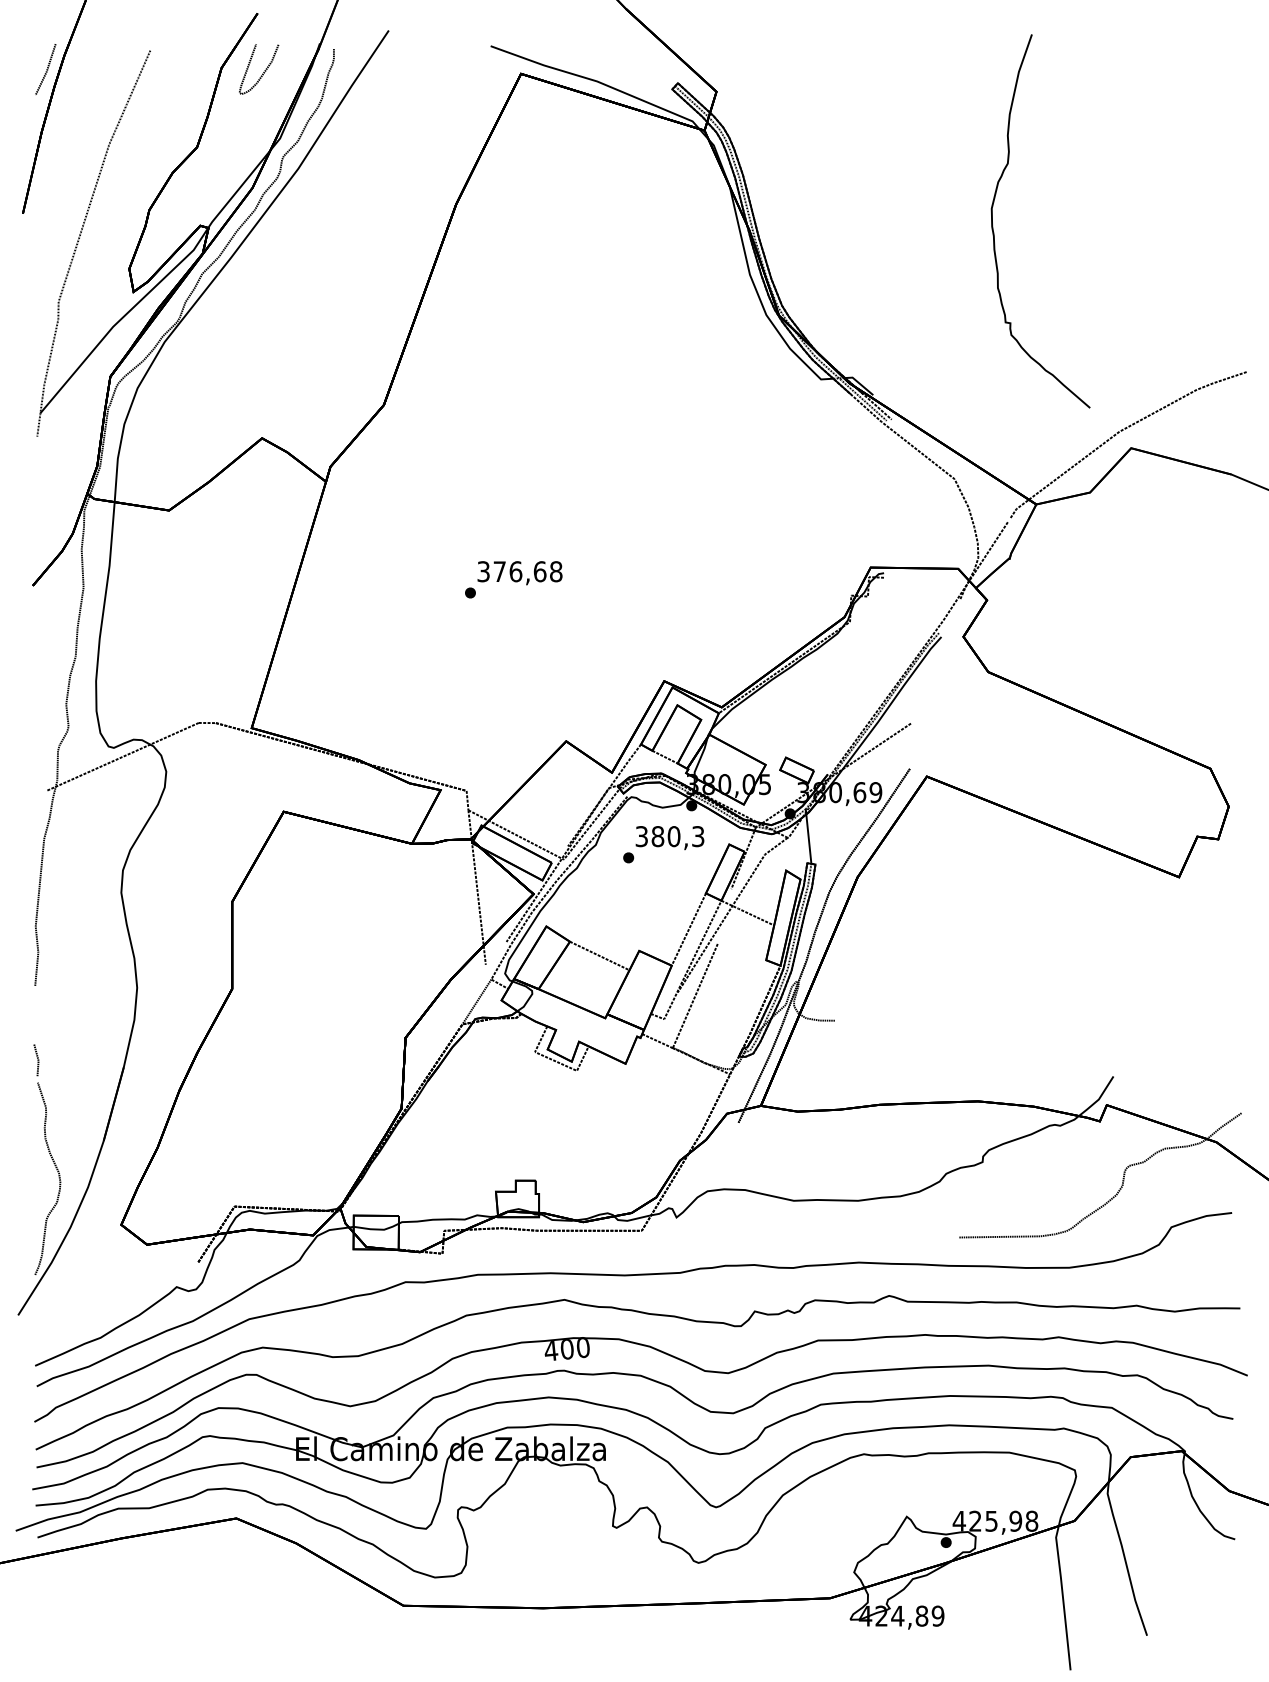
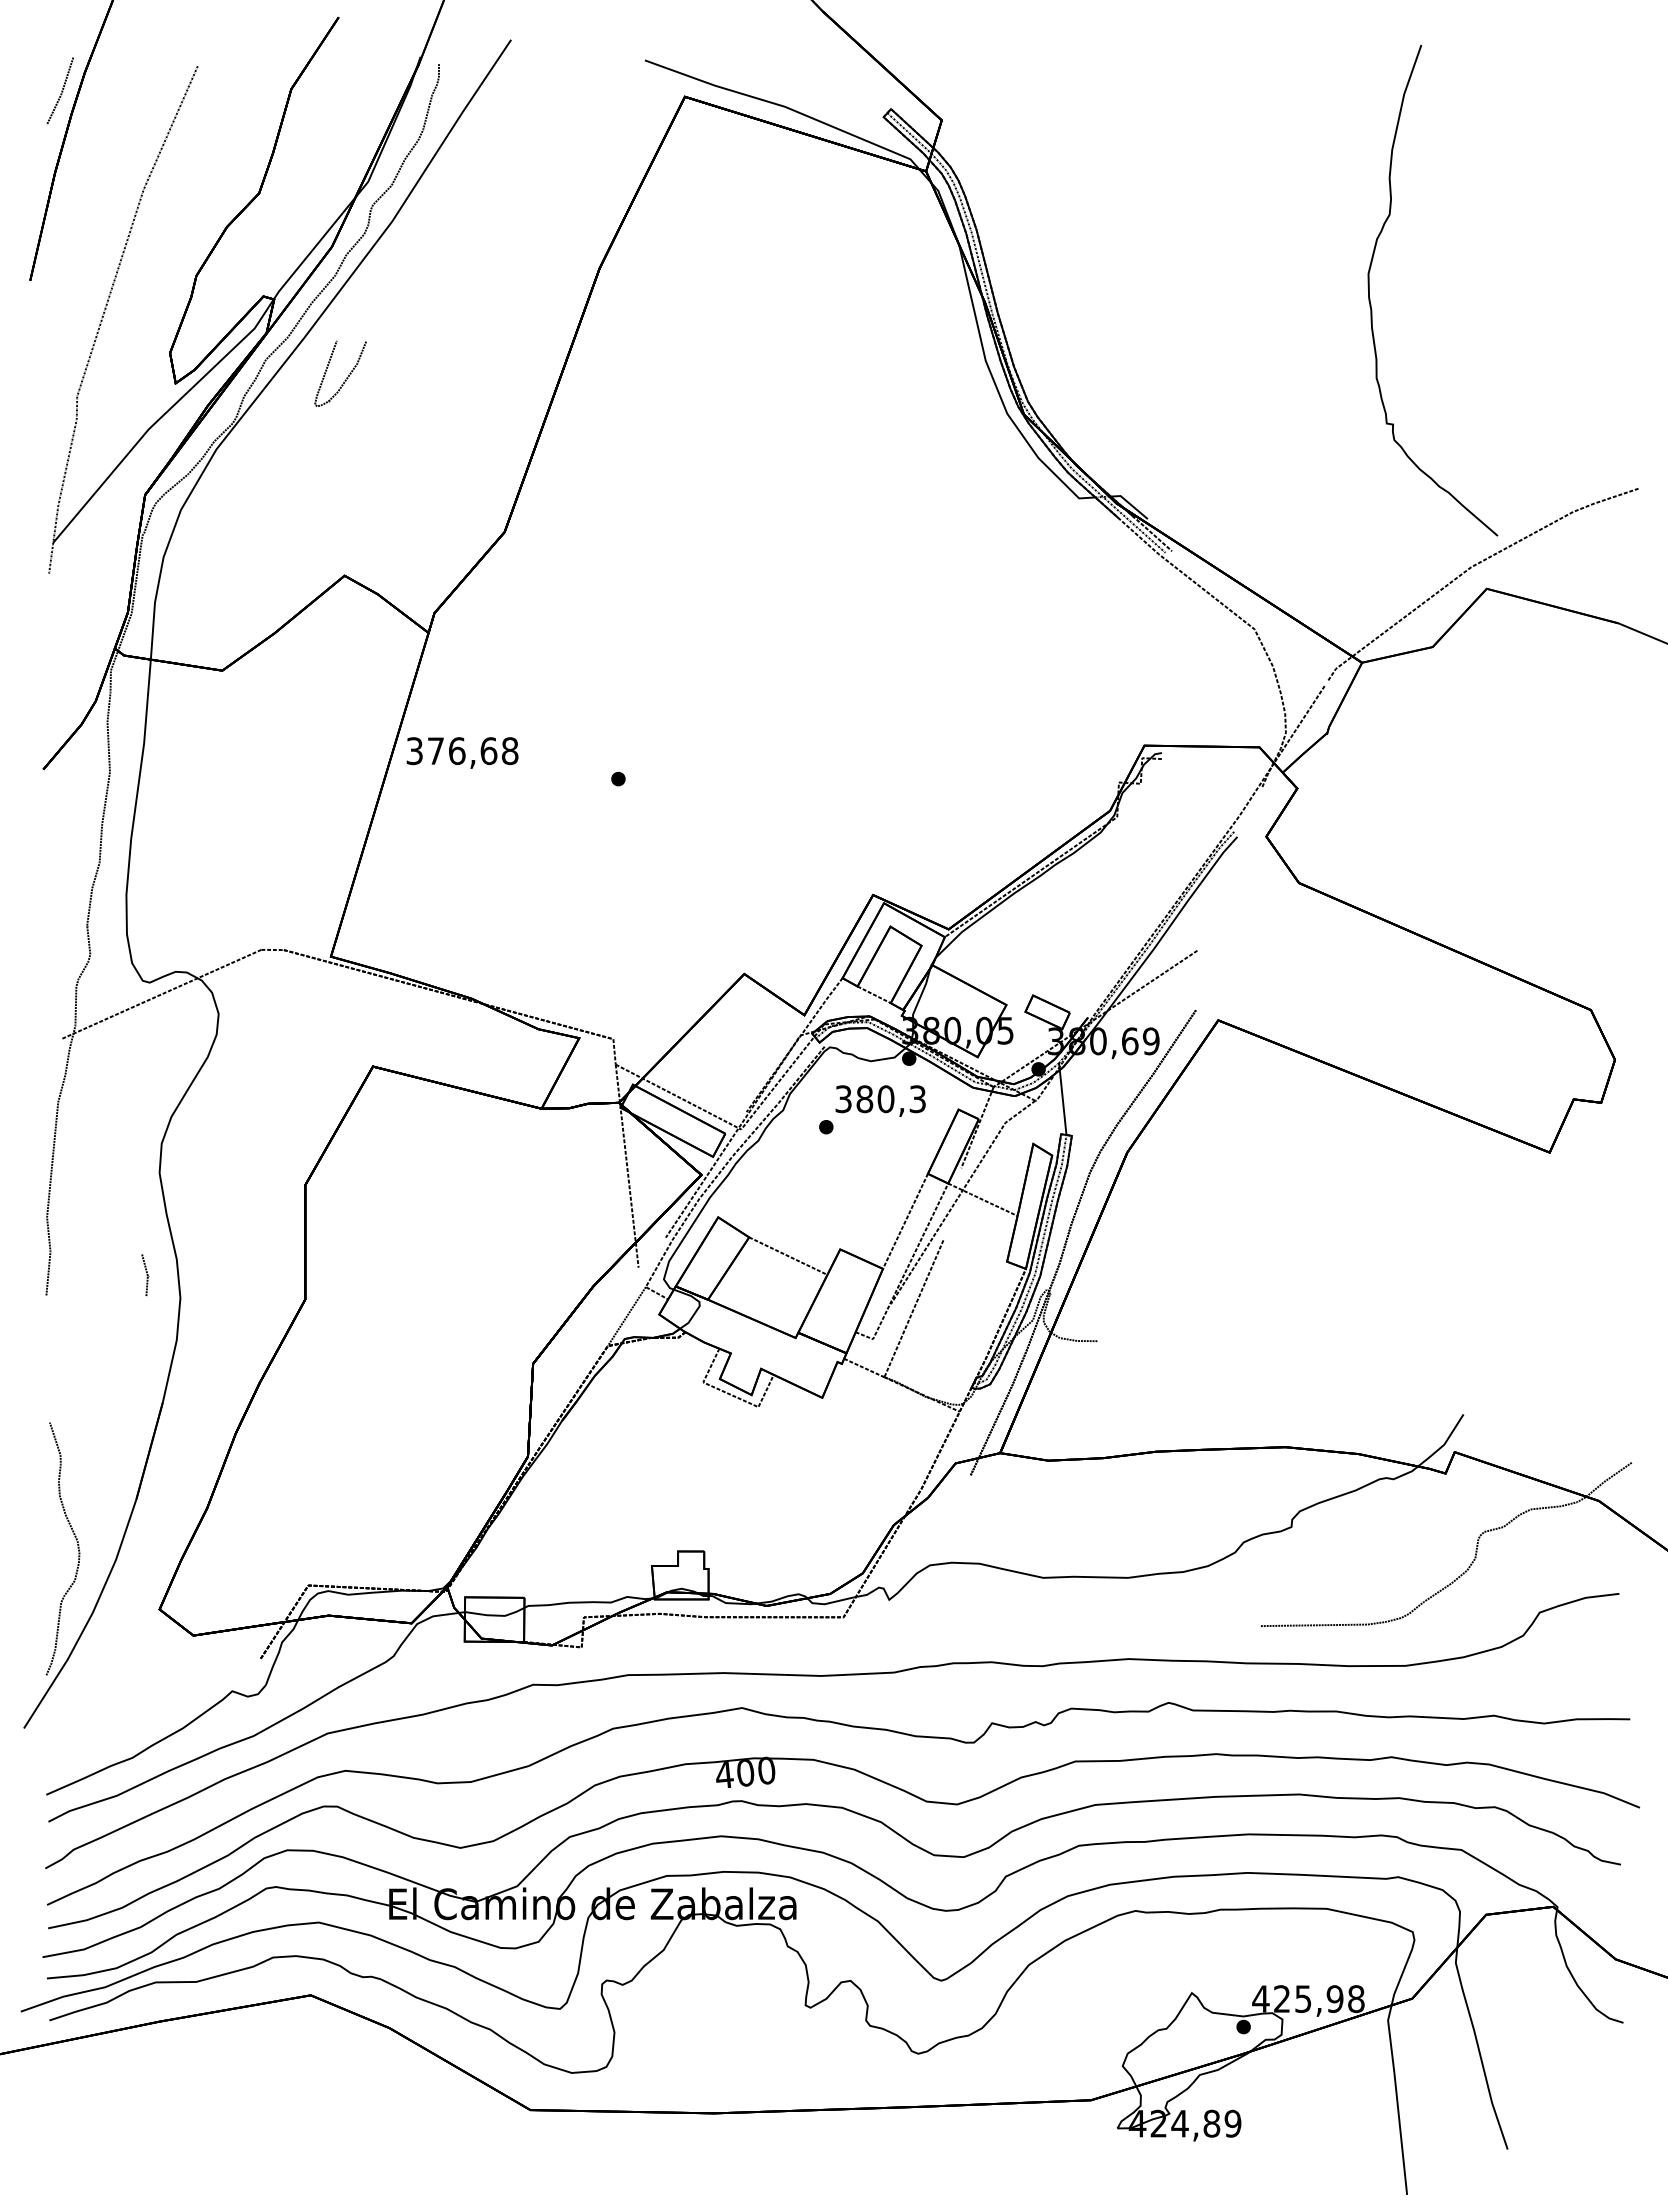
curve: (263, 72) -> (346, 377), moved
curve: (993, 227) -> (1370, 298), moved
text: (519, 572) -> (462, 752), moved
line: (37, 1059) -> (146, 1274), moved

